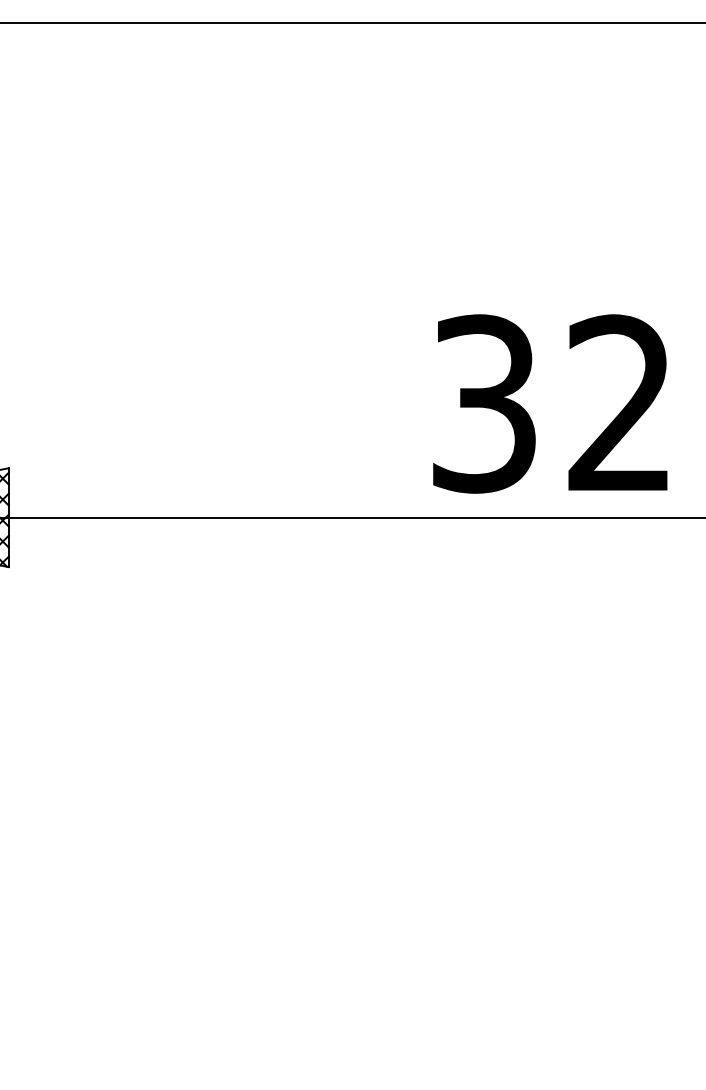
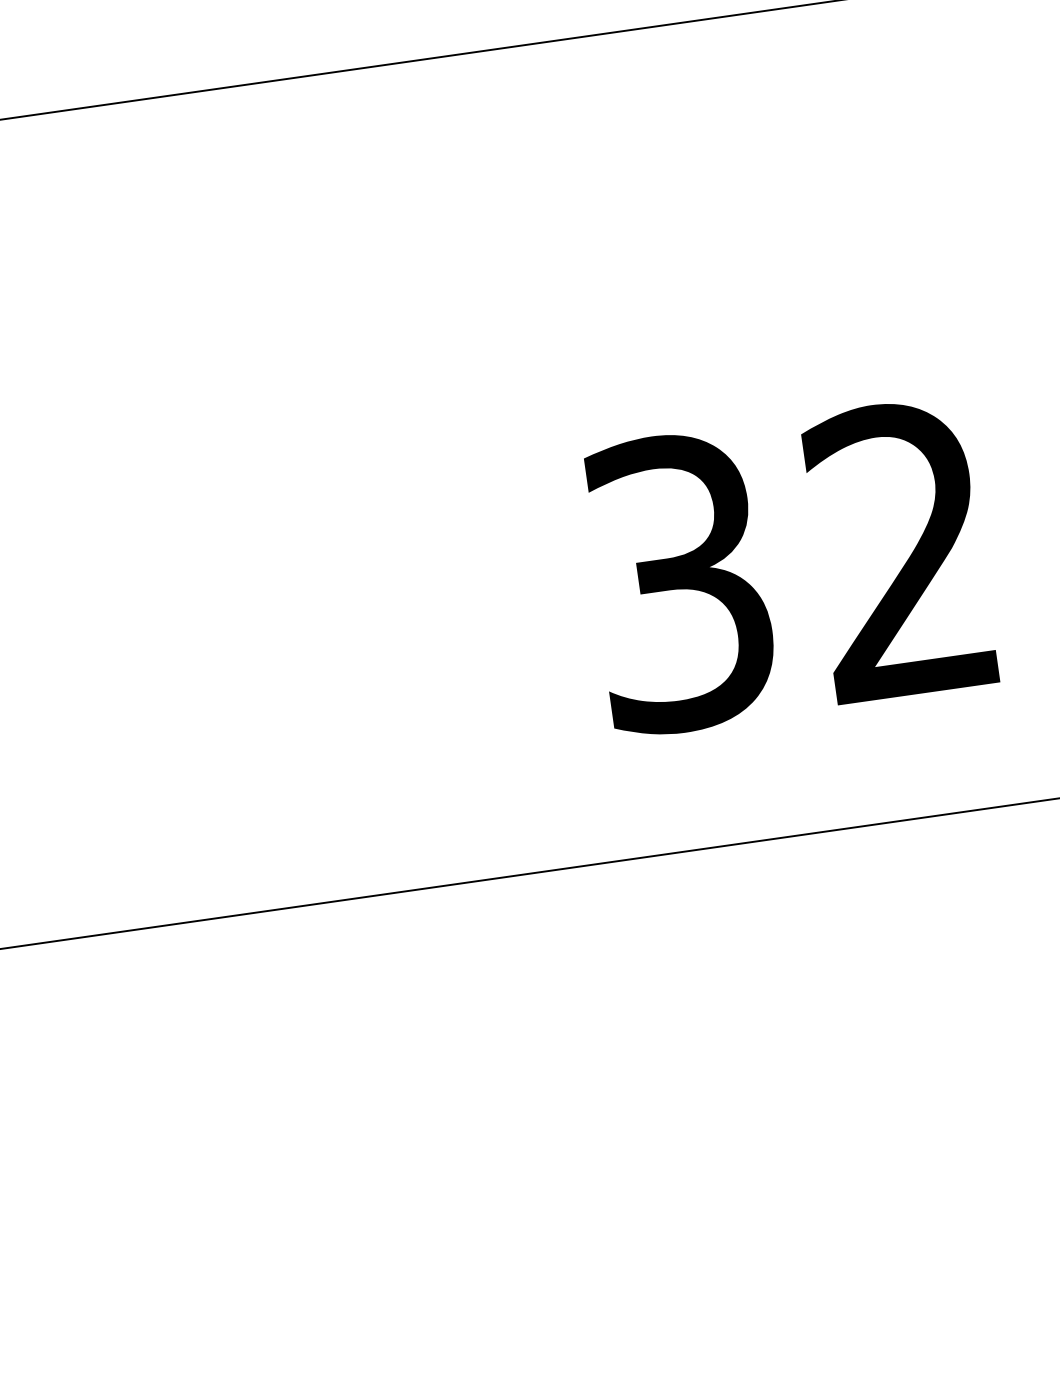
text: (550, 403) -> (787, 566), moved

